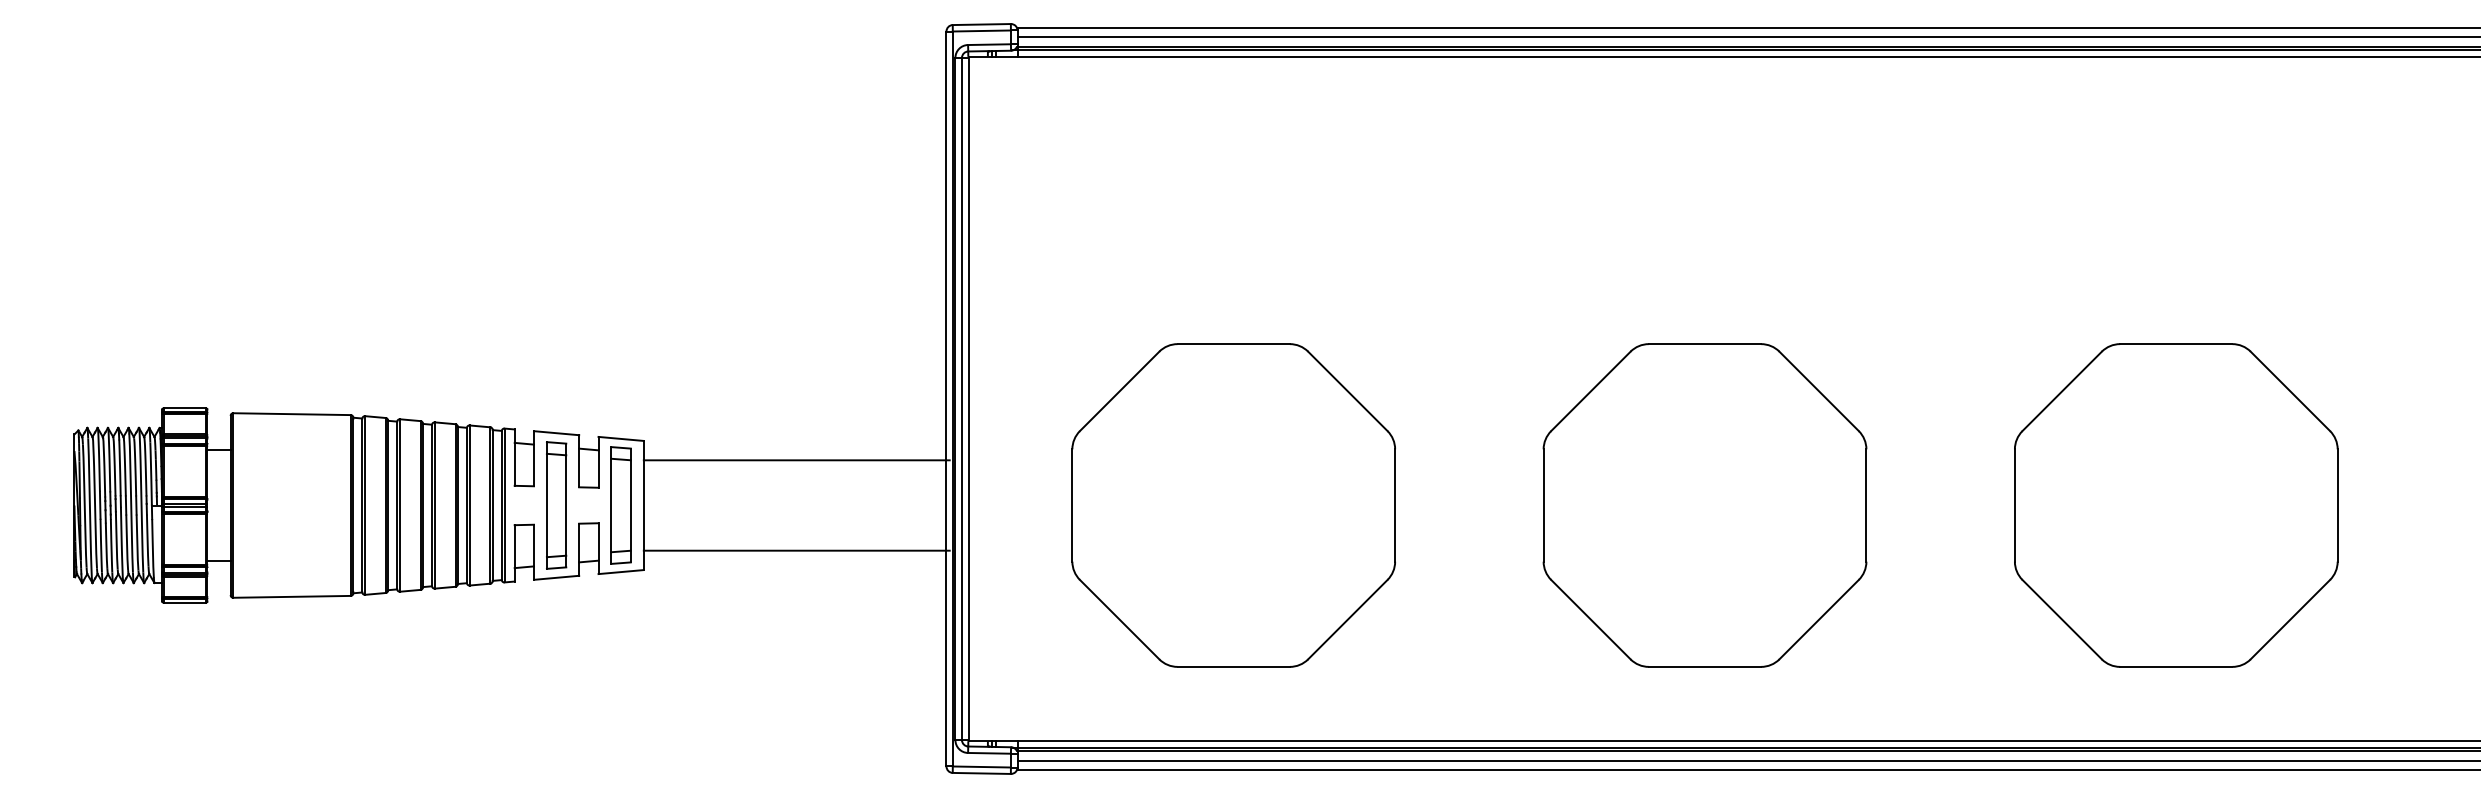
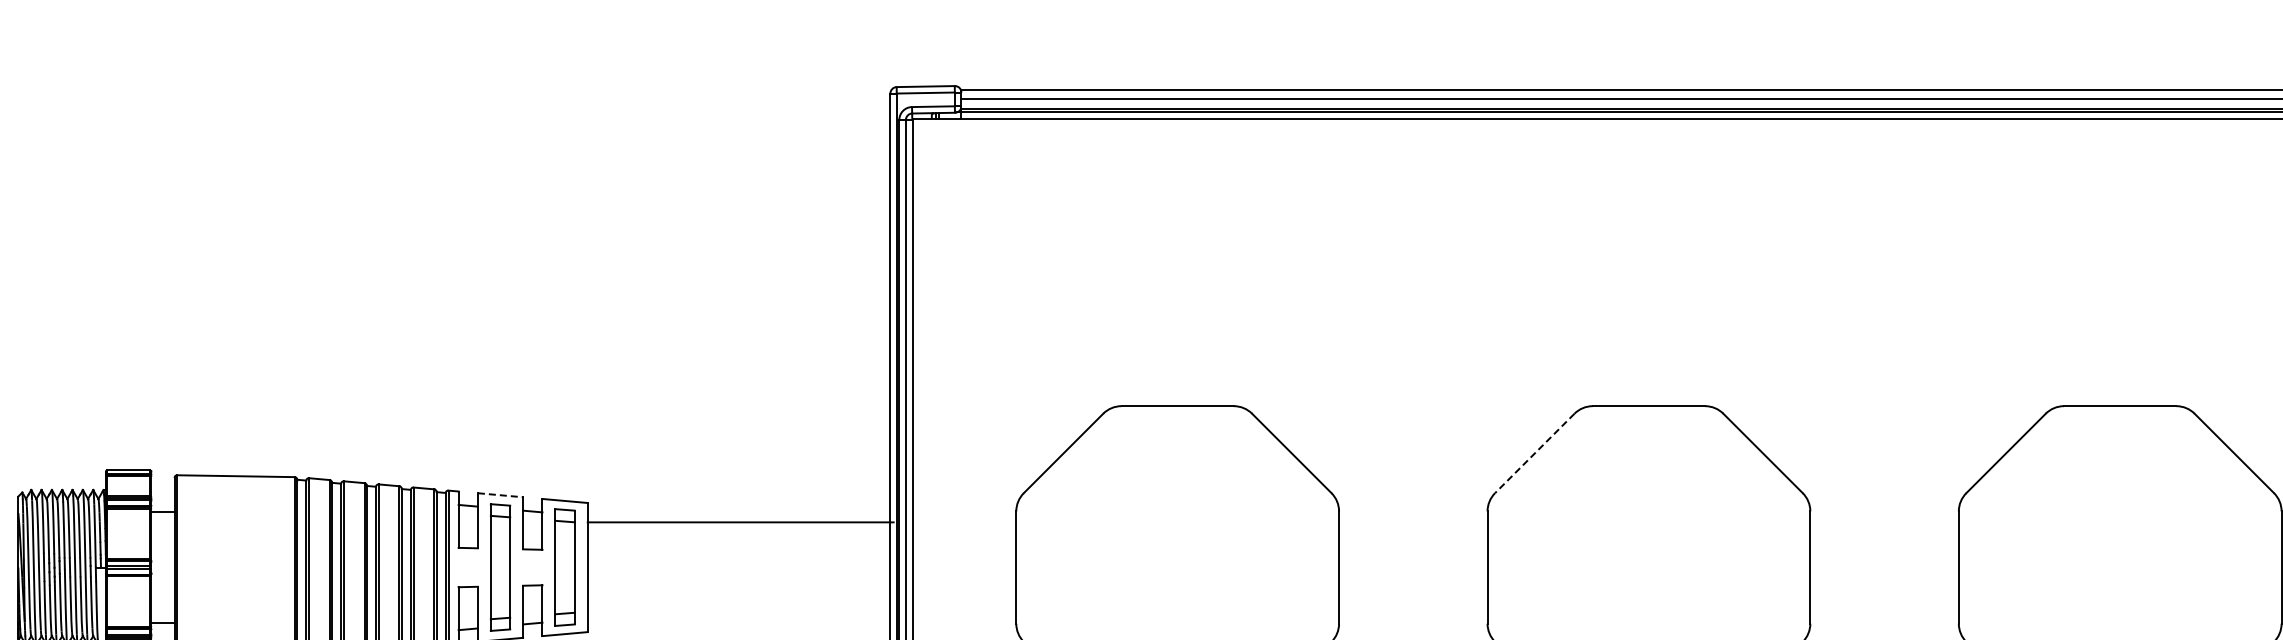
line: (1590, 391) -> (1534, 453), solid -> dashed
line: (556, 433) -> (500, 495), solid -> dashed
line: (796, 550) -> (740, 612), removed

